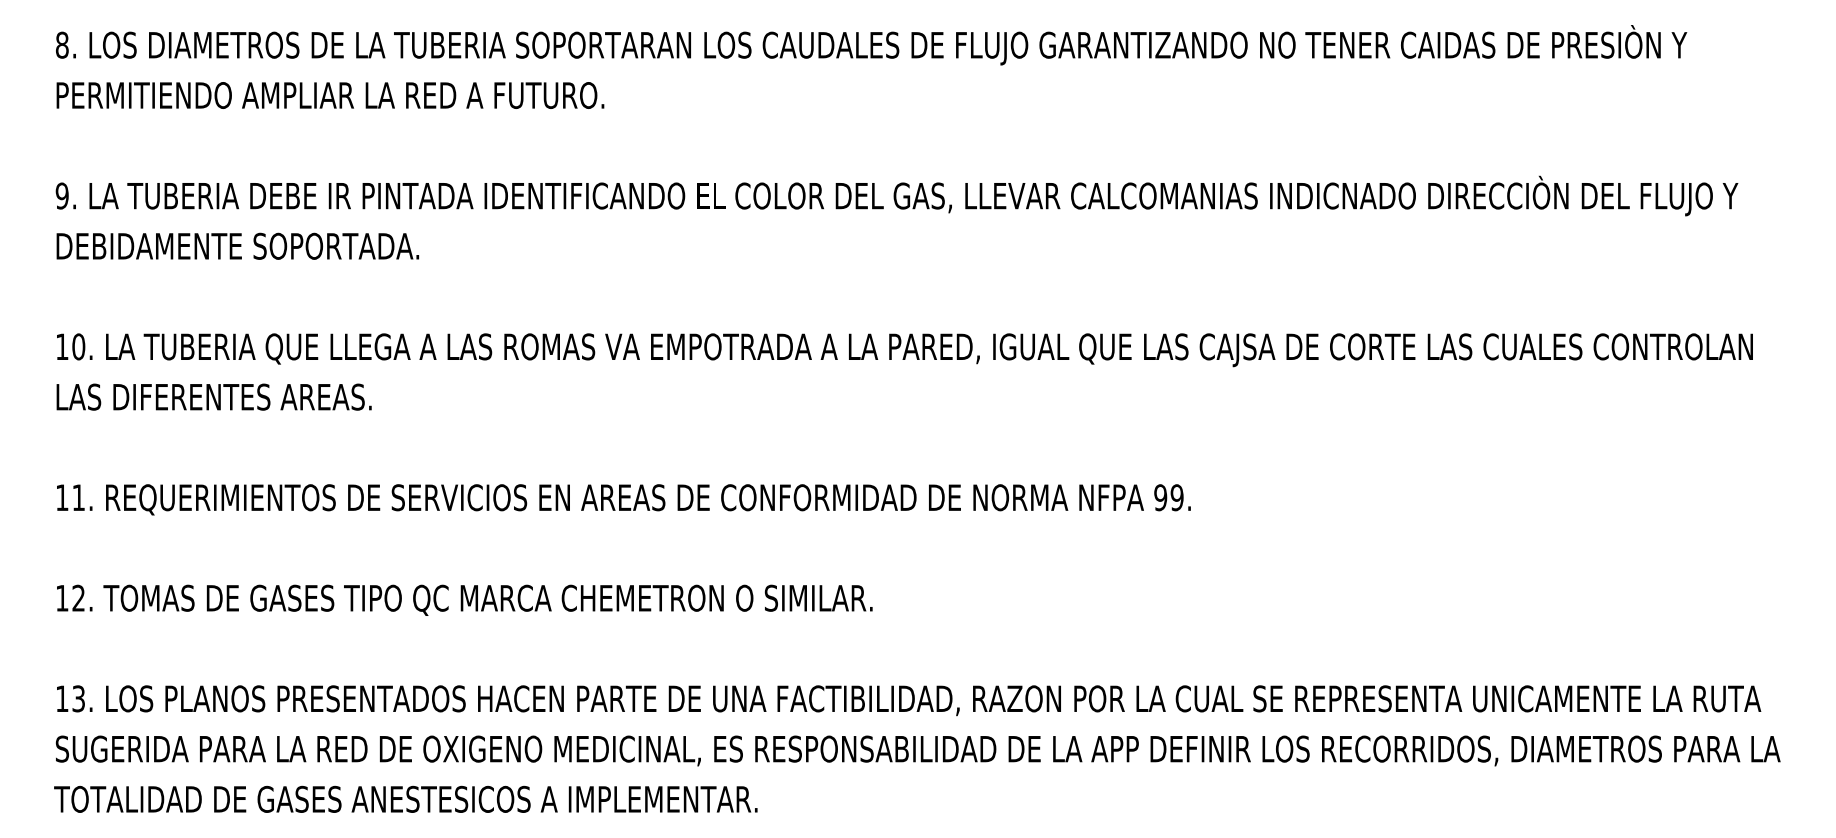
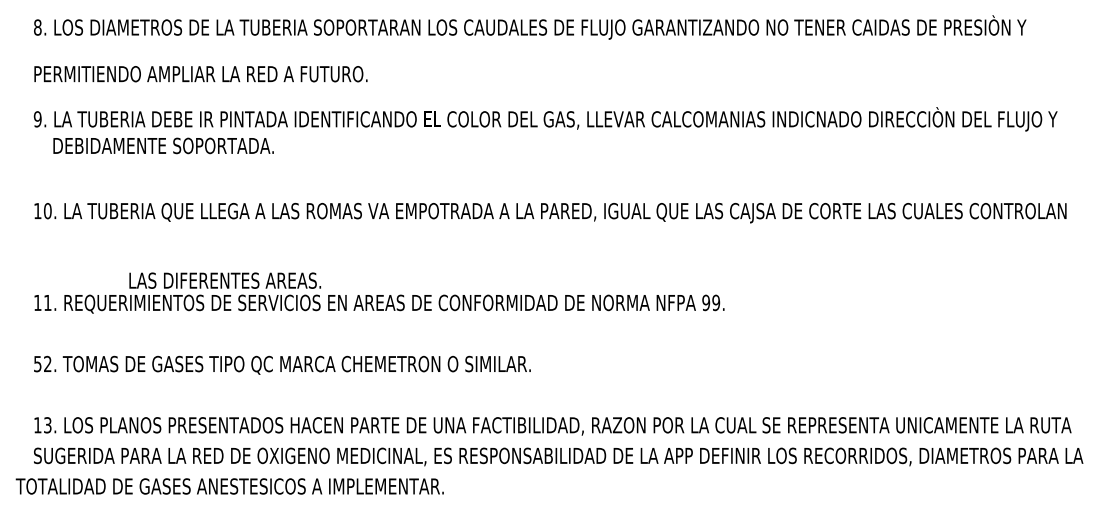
text: (329, 96) -> (200, 74), moved
text: (237, 245) -> (163, 145), moved
text: (212, 396) -> (224, 280), moved
text: (61, 598) -> (37, 364), 12. -> 52.
text: (405, 799) -> (229, 486), moved

